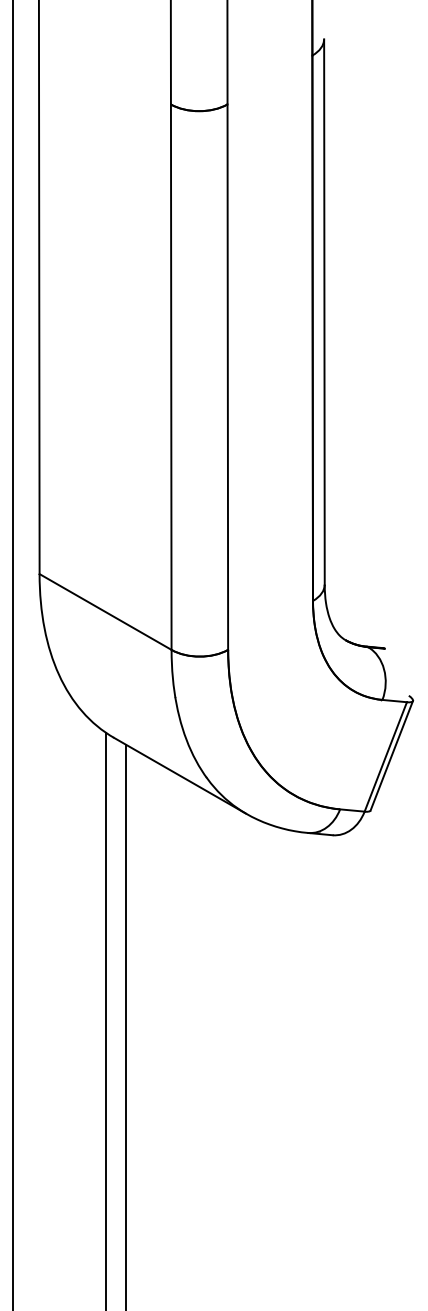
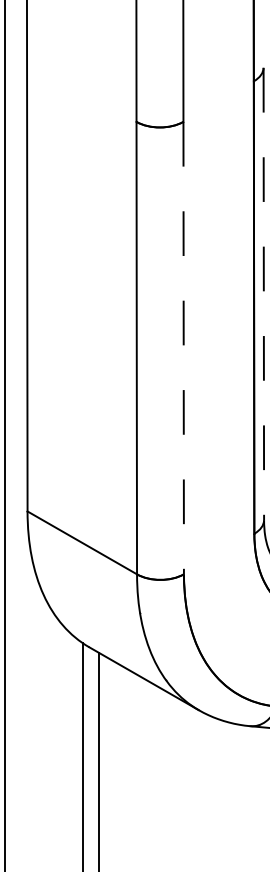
line: (324, 312) -> (263, 294), solid -> dashed
line: (227, 377) -> (183, 348), solid -> dashed

